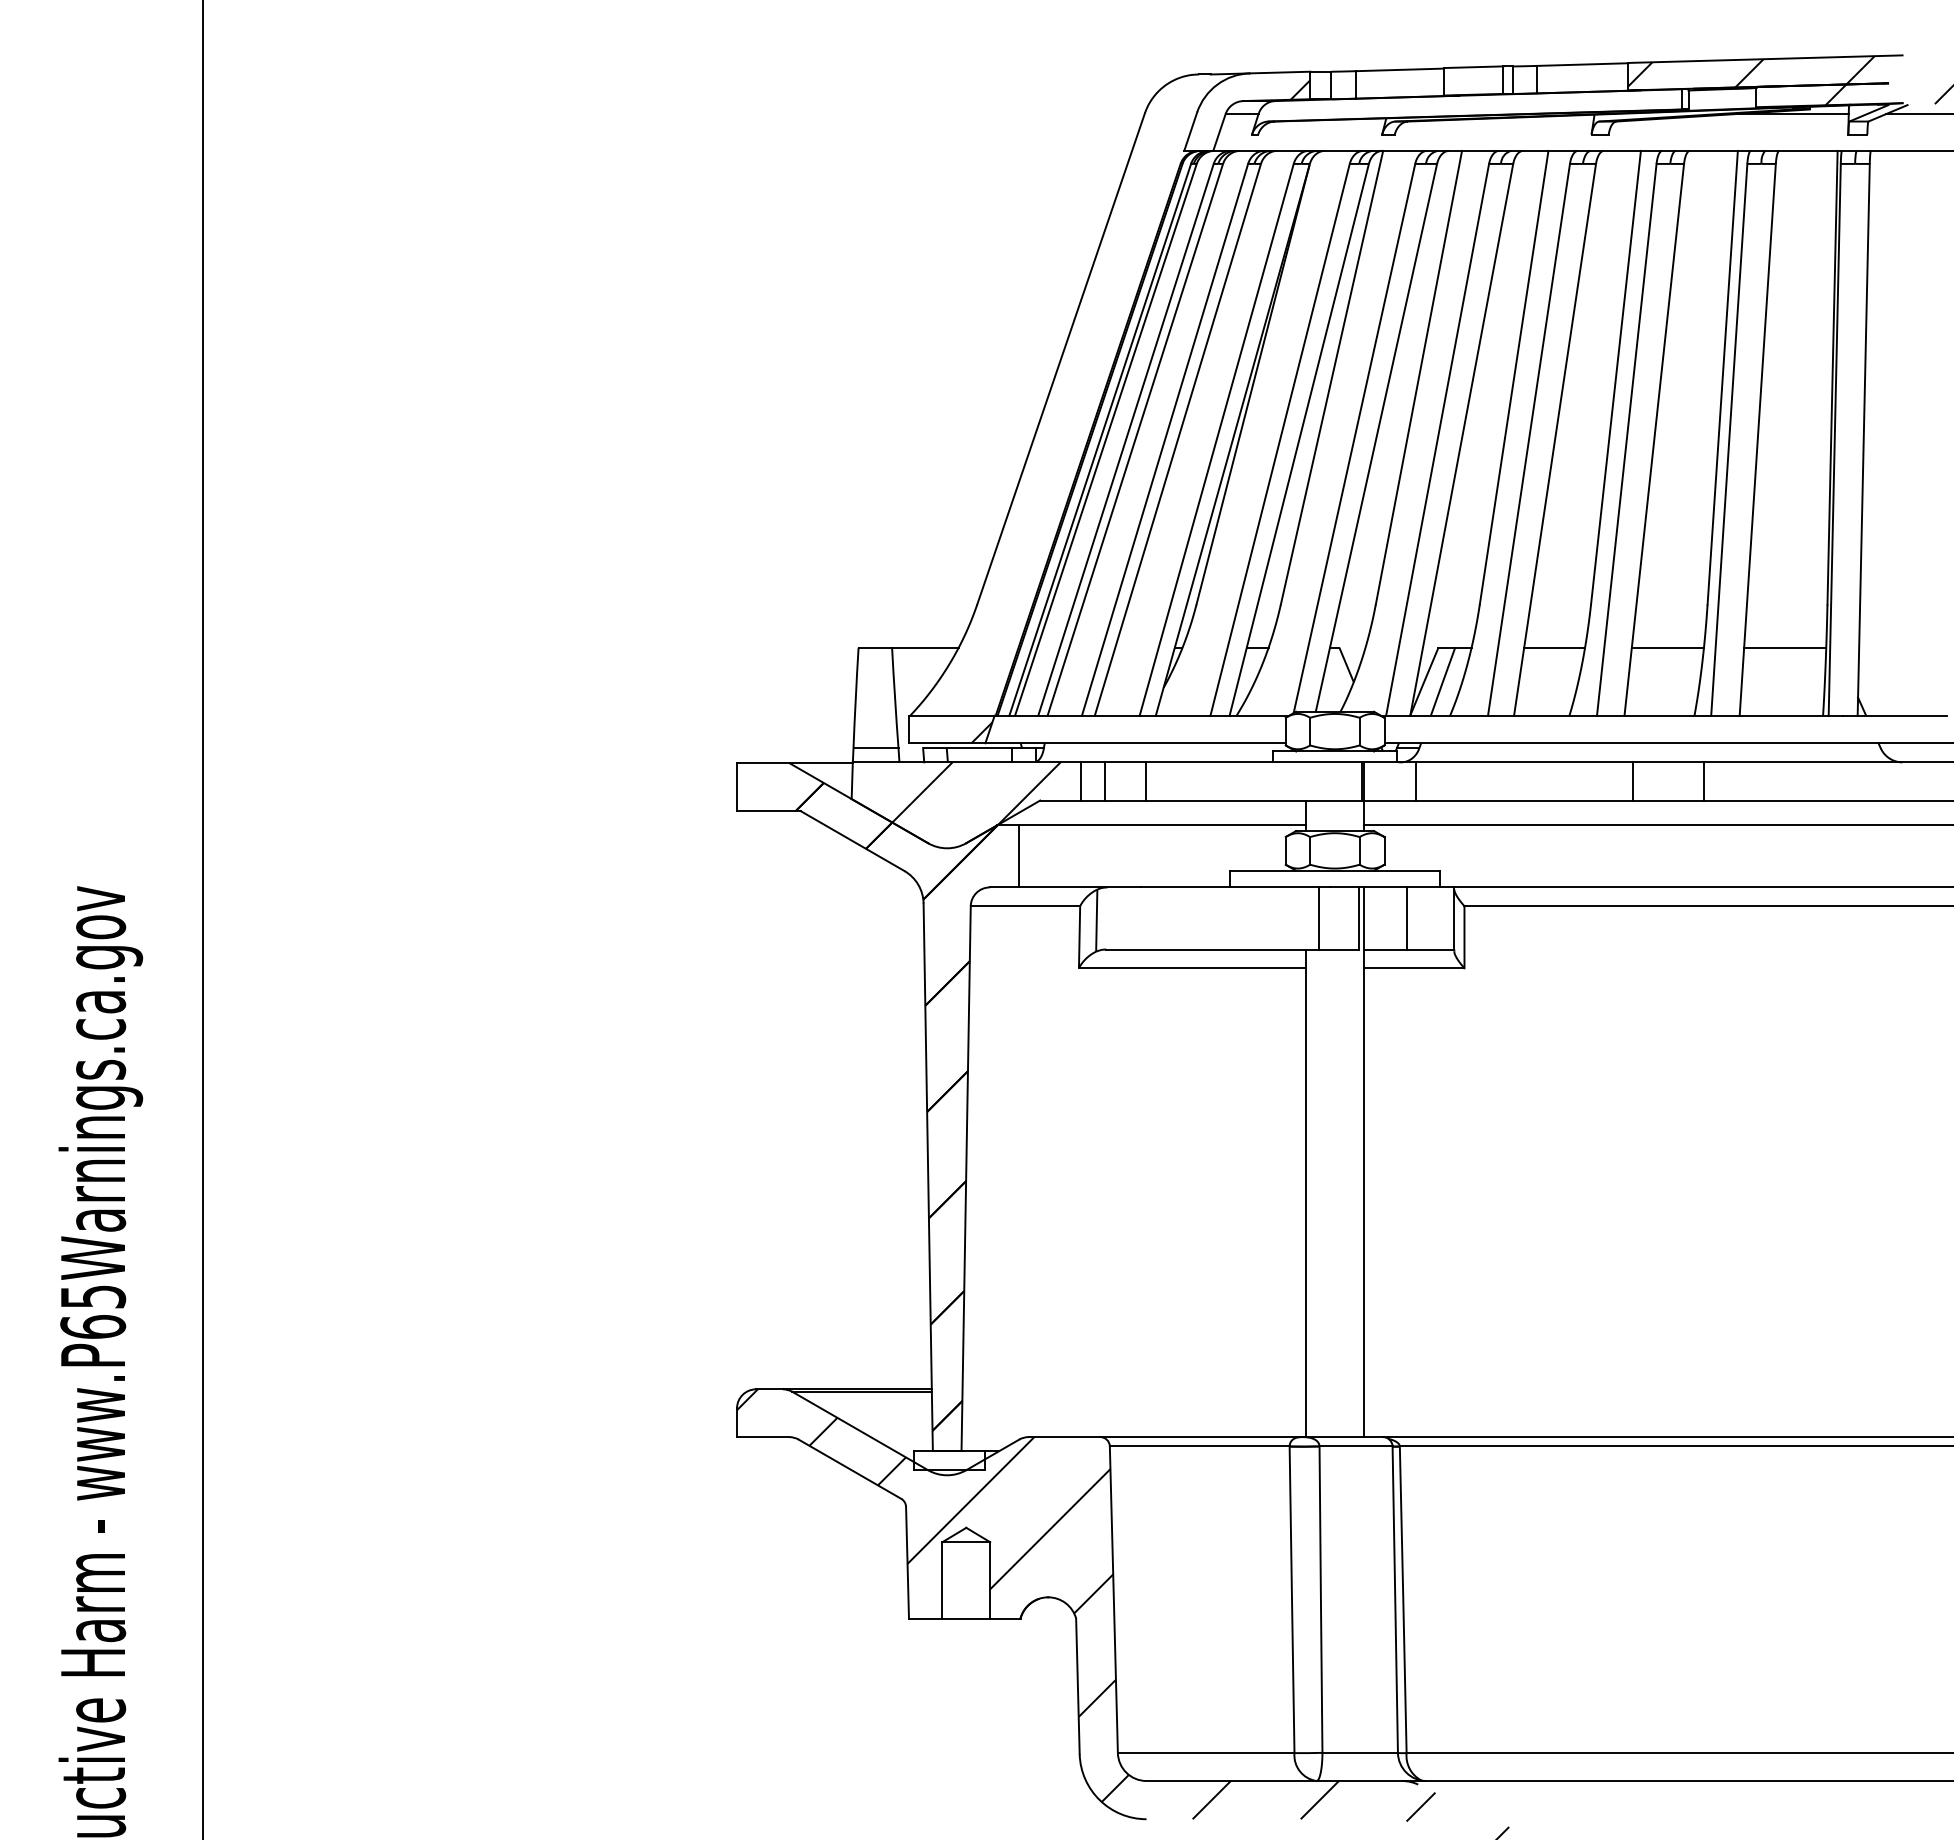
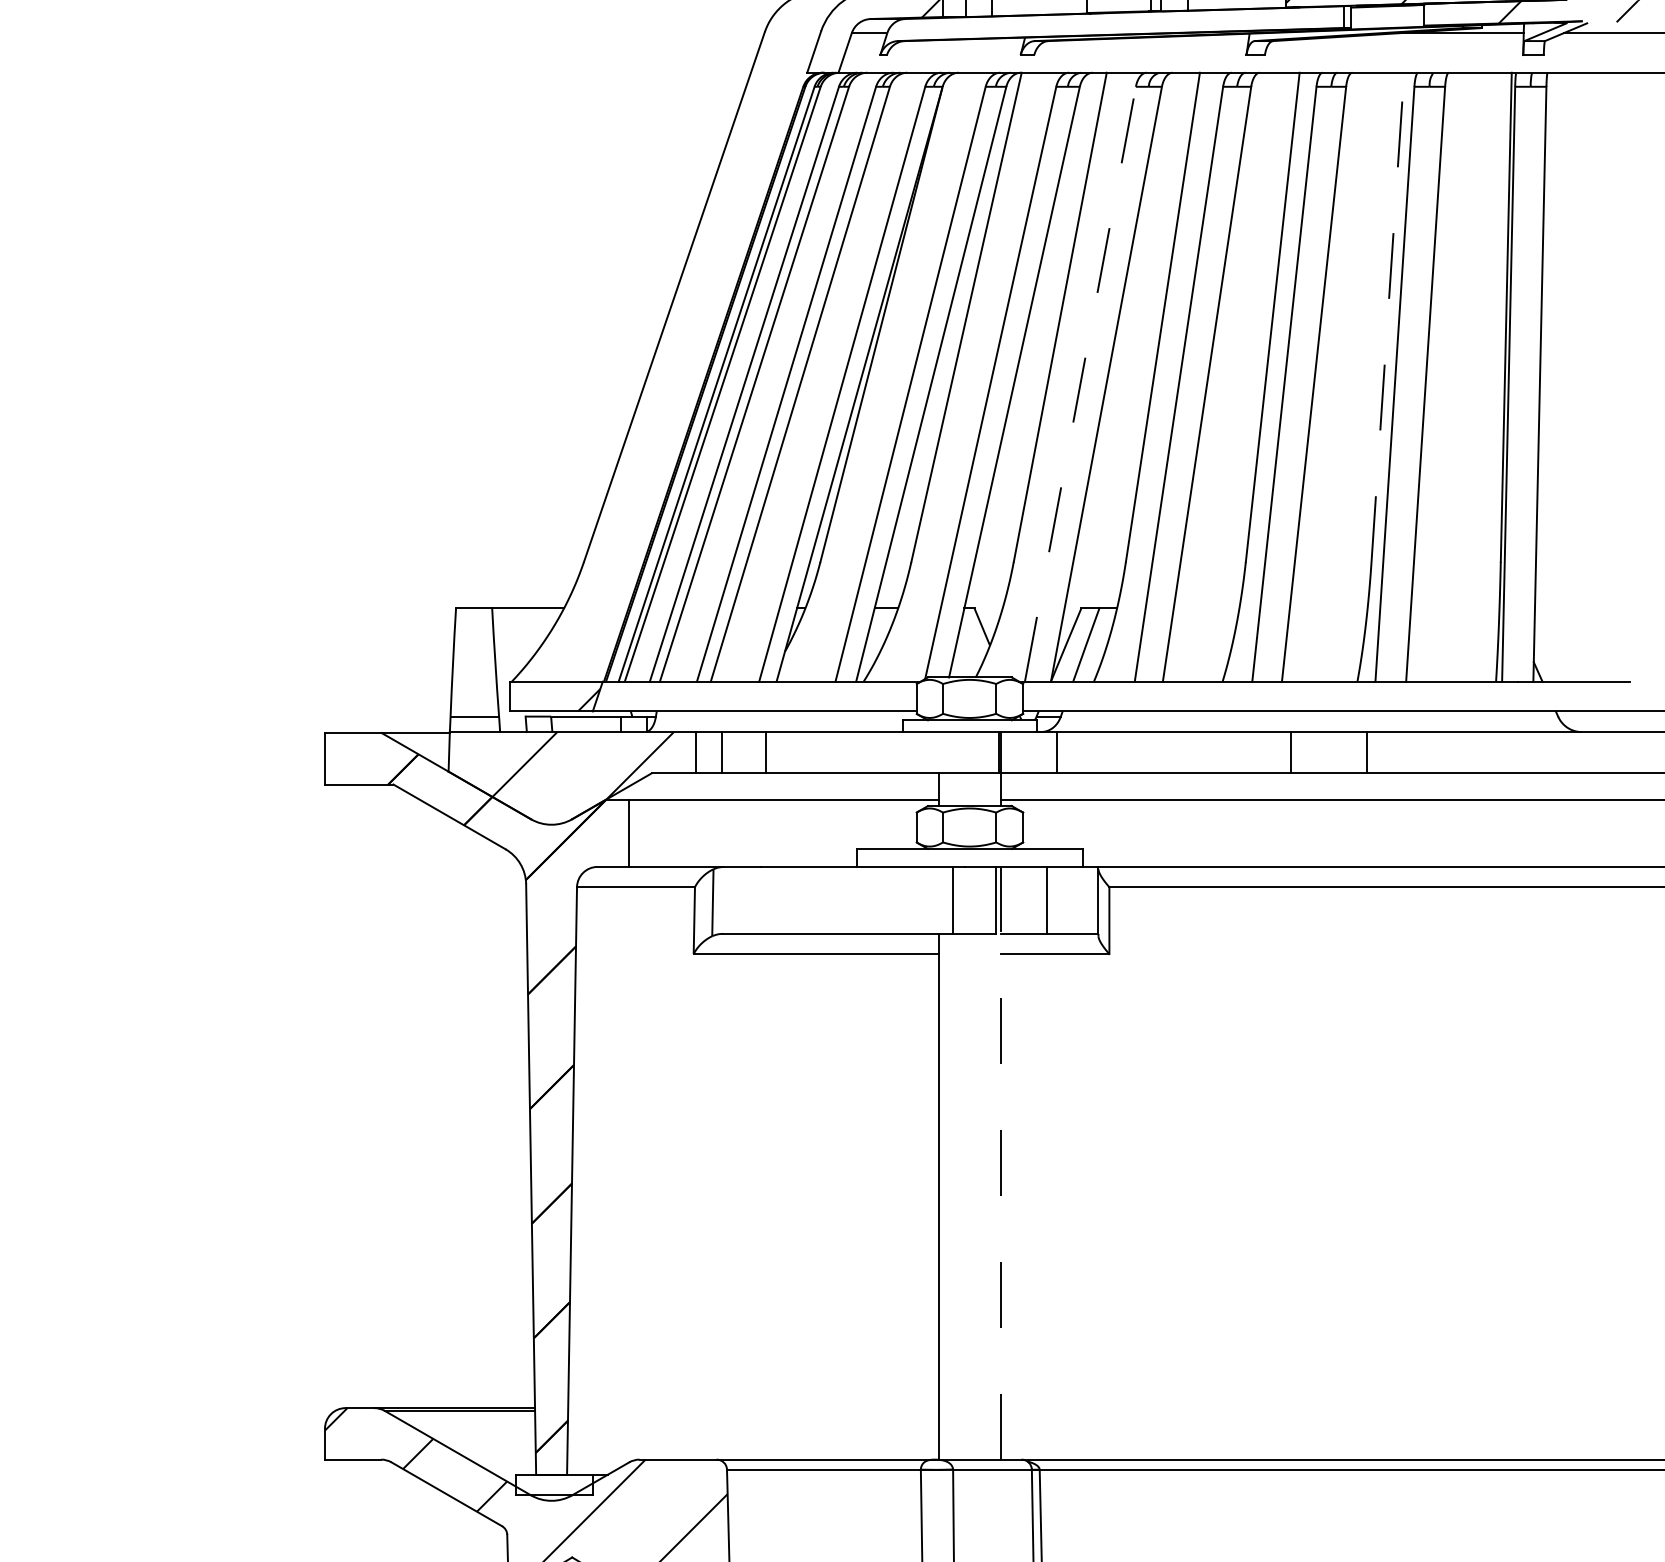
line: (1722, 377) -> (1387, 317), solid -> dashed
line: (1437, 439) -> (1080, 383), solid -> dashed
line: (1554, 647) -> (1206, 608), removed
line: (1667, 647) -> (1328, 608), removed
line: (1785, 647) -> (1455, 608), removed
line: (1363, 1162) -> (1000, 1163), solid -> dashed

